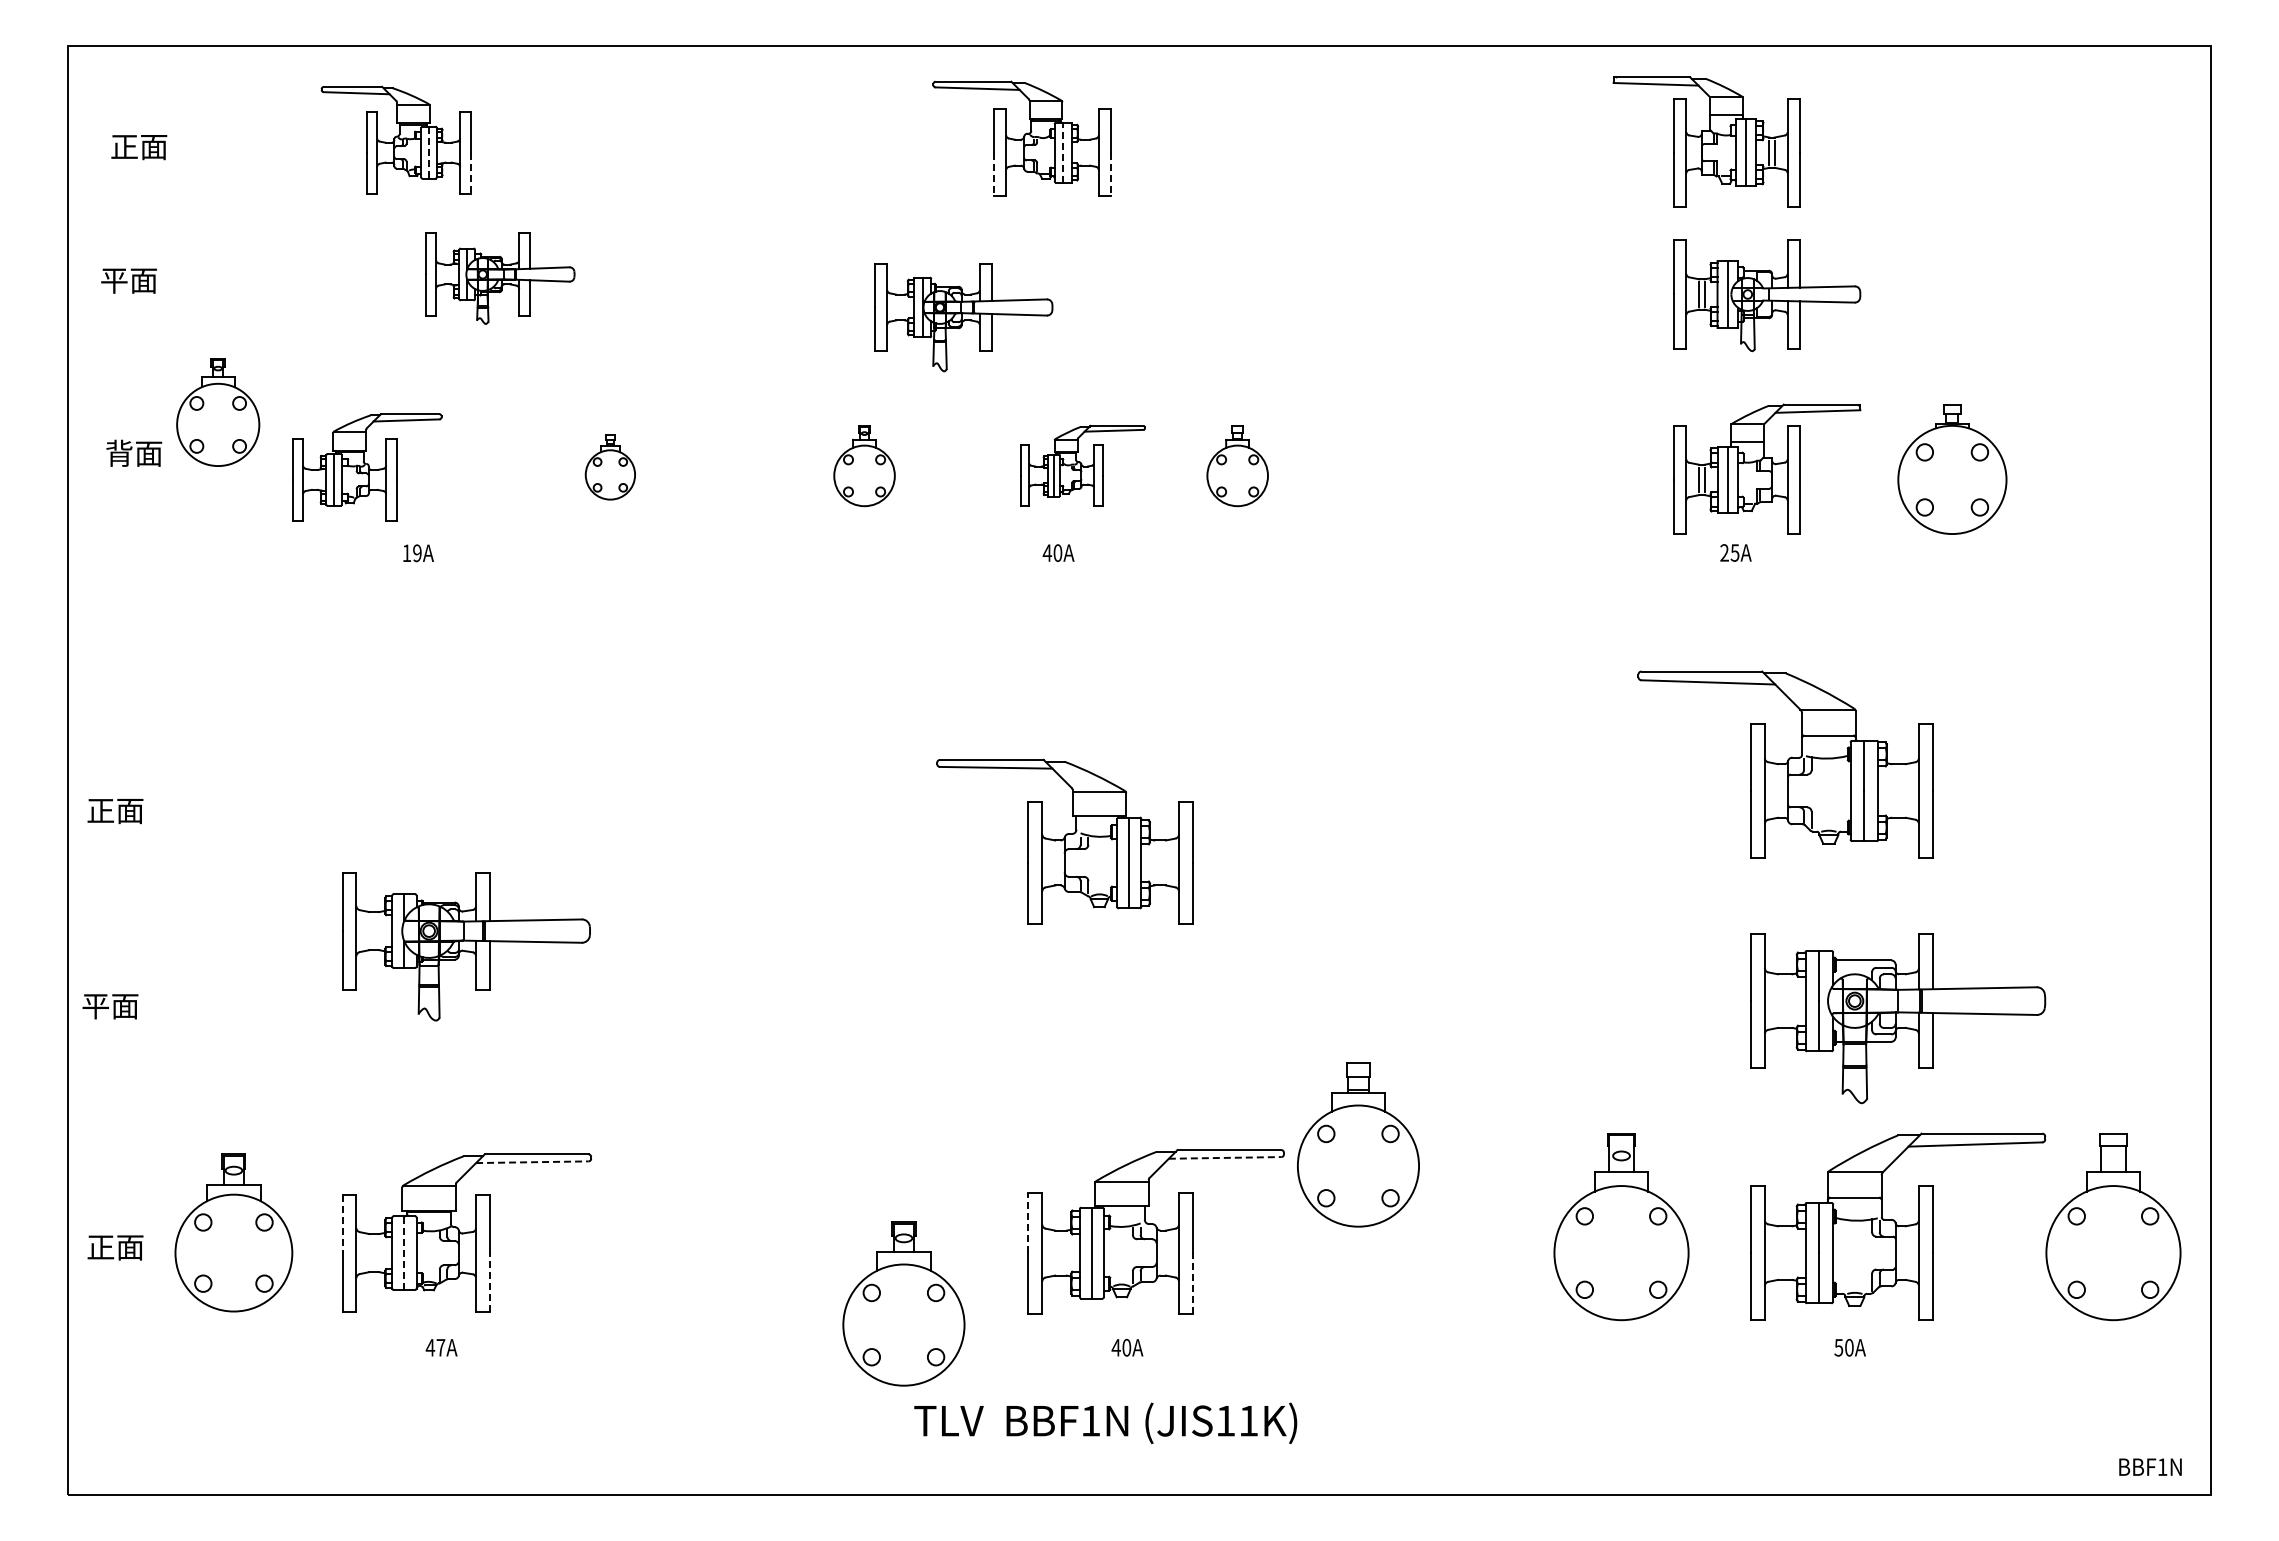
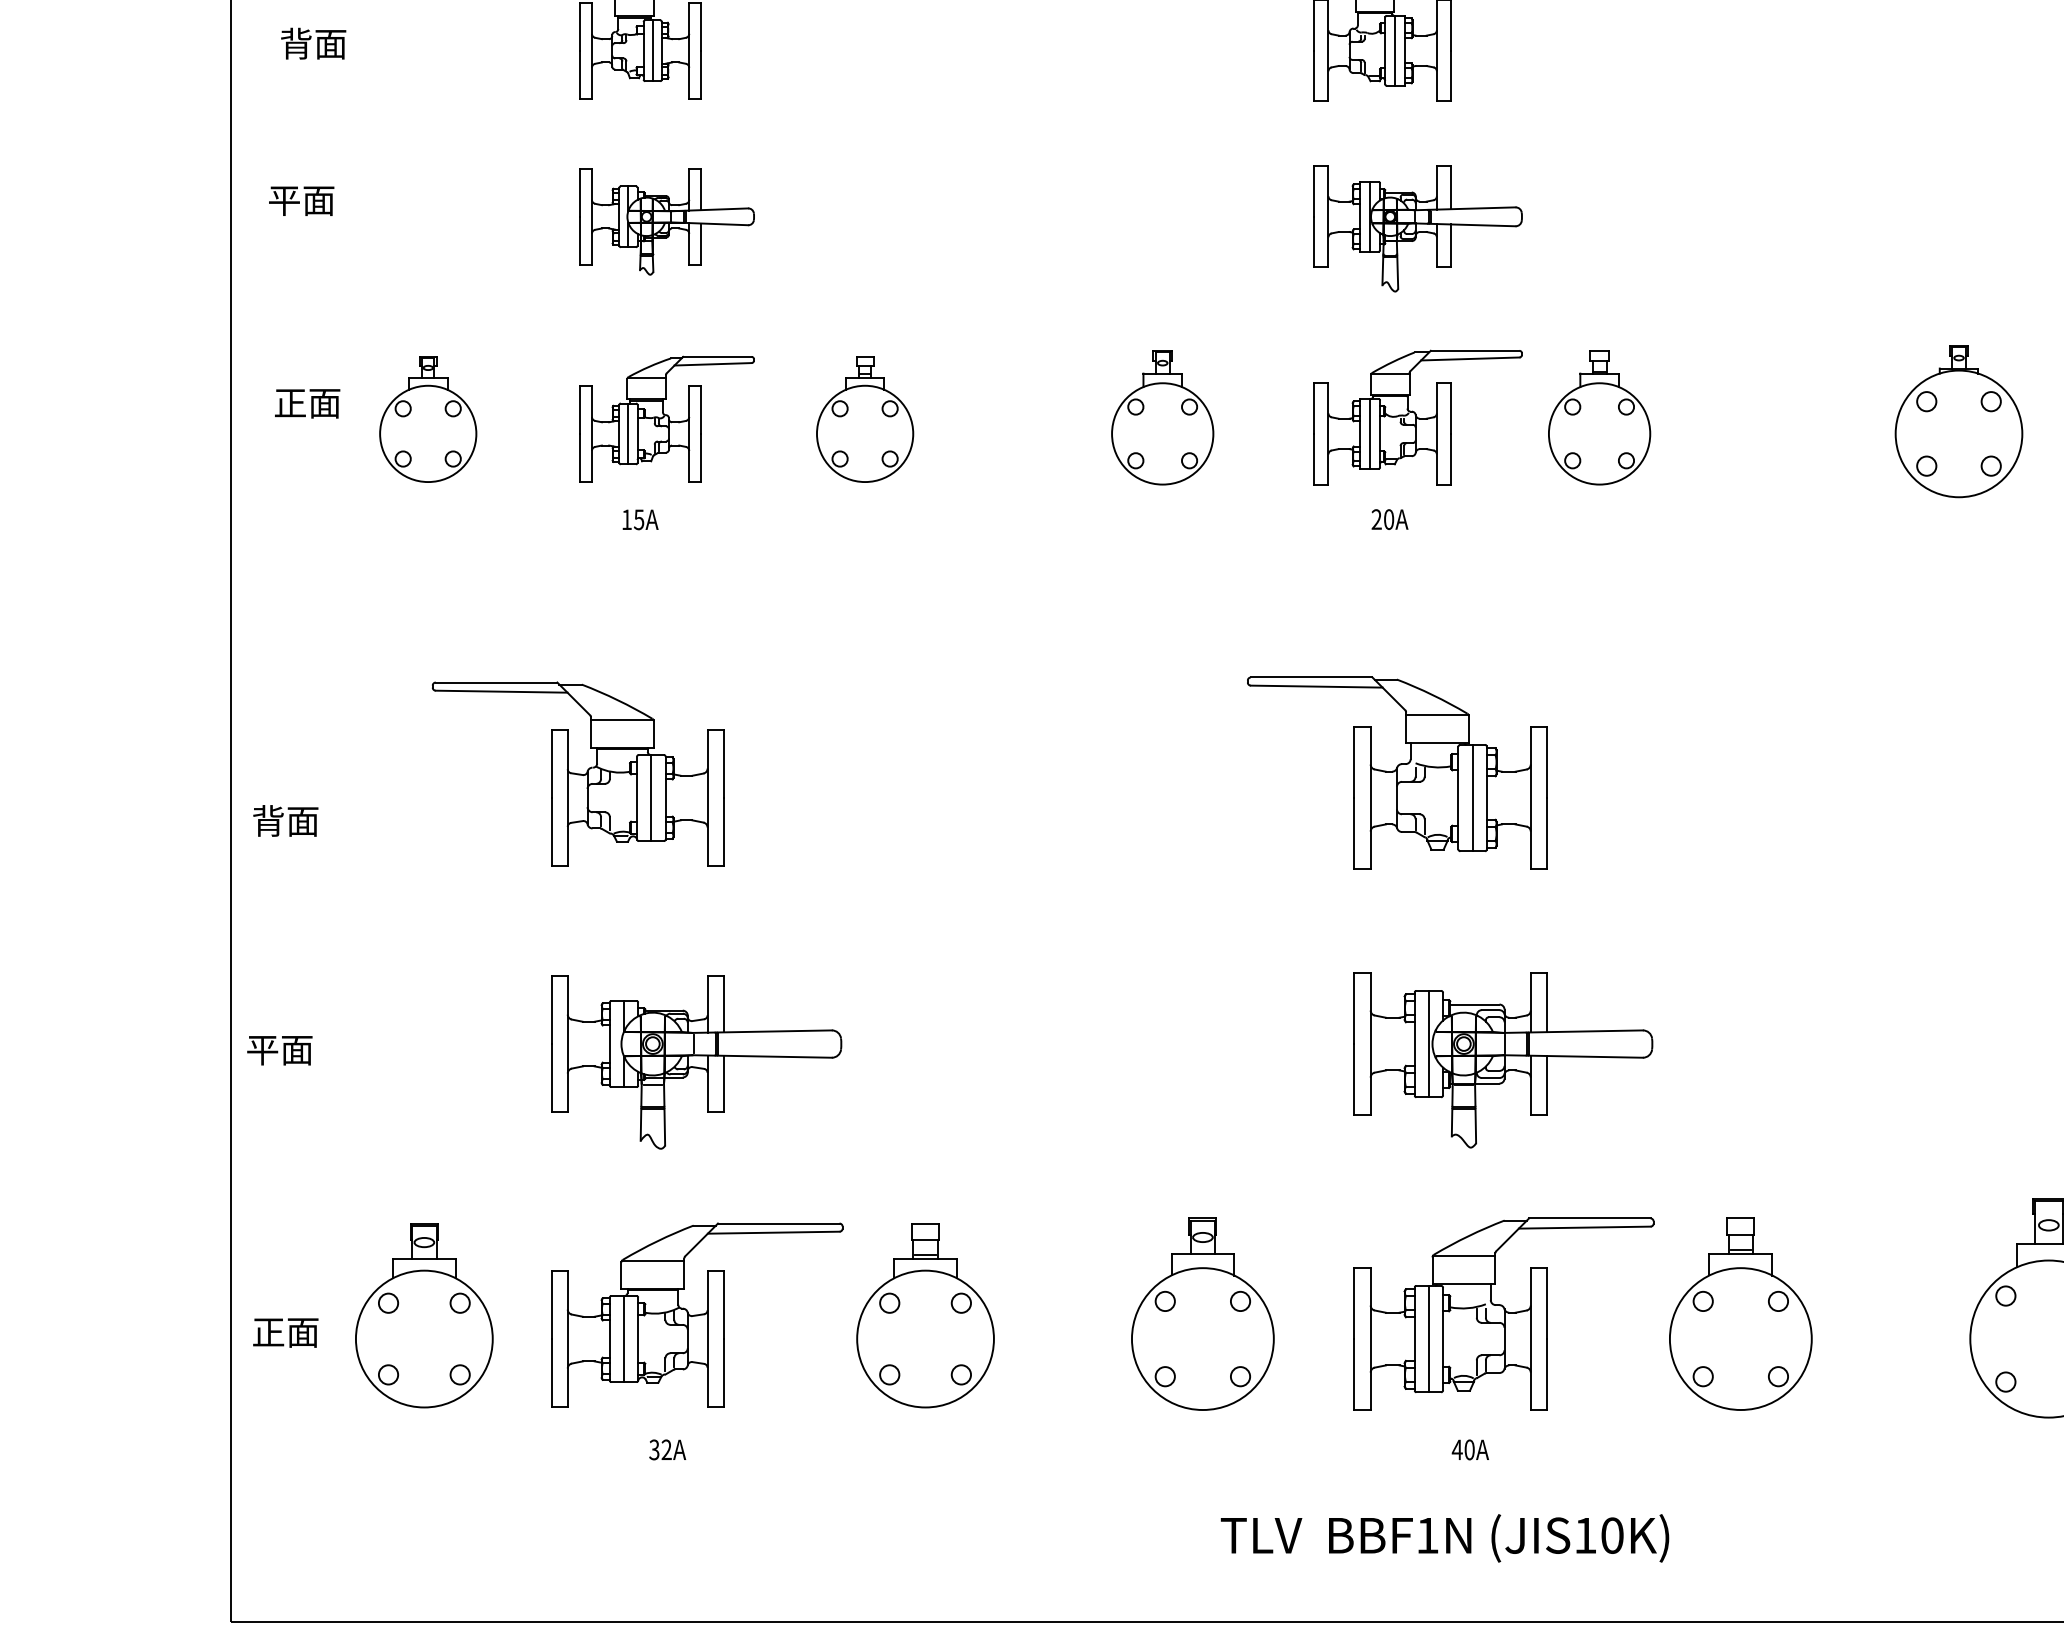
text: (124, 146) -> (296, 43), 正面 -> 背面
line: (429, 152) -> (653, 50), dashed -> solid
line: (1063, 152) -> (1395, 50), dashed -> solid
line: (470, 173) -> (701, 75), dashed -> solid
line: (994, 174) -> (1314, 76), dashed -> solid
line: (1110, 174) -> (1450, 76), dashed -> solid
part: (500, 278) -> (667, 221), moved
part: (963, 317) -> (1417, 228), moved
part: (218, 412) -> (428, 419), moved
text: (119, 452) -> (290, 401), 背面 -> 正面
part: (1082, 465) -> (1417, 417), size x1.43
part: (864, 466) -> (1162, 418), size x1.43
part: (1237, 466) -> (1599, 418), size x1.43
part: (367, 467) -> (667, 419), moved
part: (610, 467) -> (865, 419), size x1.67
part: (1544, 469) -> (1958, 421), added
text: (417, 552) -> (639, 518), 19A -> 15A
text: (1047, 552) -> (1376, 518), 40A -> 20A
part: (365, 770) -> (578, 774), added
text: (100, 810) -> (268, 820), 正面 -> 背面
part: (1064, 841) -> (1396, 772), moved
part: (466, 946) -> (696, 1062), moved
part: (1155, 1015) -> (1503, 1060), added
part: (1358, 1144) -> (1740, 1313), moved
line: (1225, 1157) -> (1585, 1227), dashed -> solid
line: (532, 1162) -> (773, 1232), dashed -> solid
line: (1028, 1222) -> (1354, 1303), dashed -> solid
line: (342, 1224) -> (551, 1305), dashed -> solid
part: (661, 1232) -> (924, 1314), added
line: (404, 1253) -> (624, 1339), dashed -> solid
line: (489, 1281) -> (723, 1372), dashed -> solid
line: (1192, 1282) -> (1546, 1373), dashed -> solid
part: (903, 1303) -> (1202, 1313), moved
text: (435, 1347) -> (660, 1449), 47A -> 32A
text: (1248, 1420) -> (1612, 1535), (JIS11K) -> (JIS10K)

